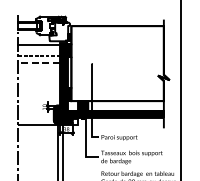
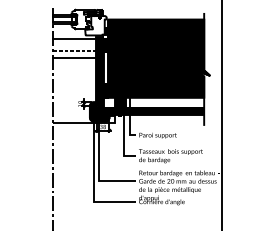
line: (39, 63) -> (74, 58), dashed -> solid
fill: (120, 63) -> (159, 58), added

